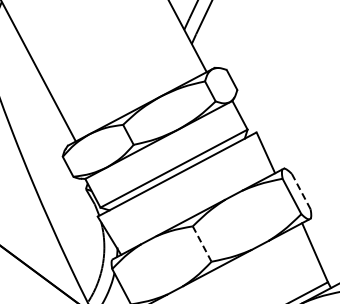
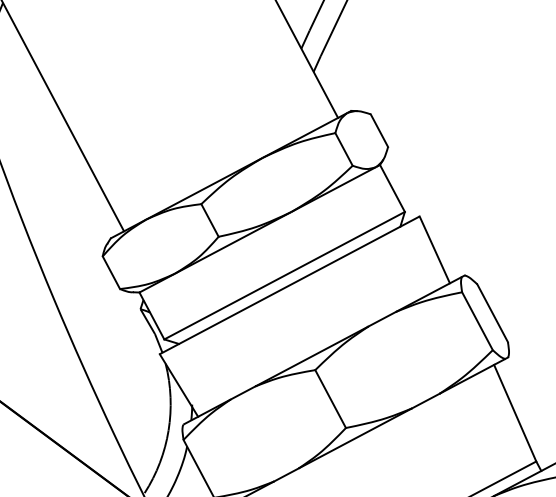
line: (301, 191) -> (493, 313), dashed -> solid
line: (202, 244) -> (331, 399), dashed -> solid

